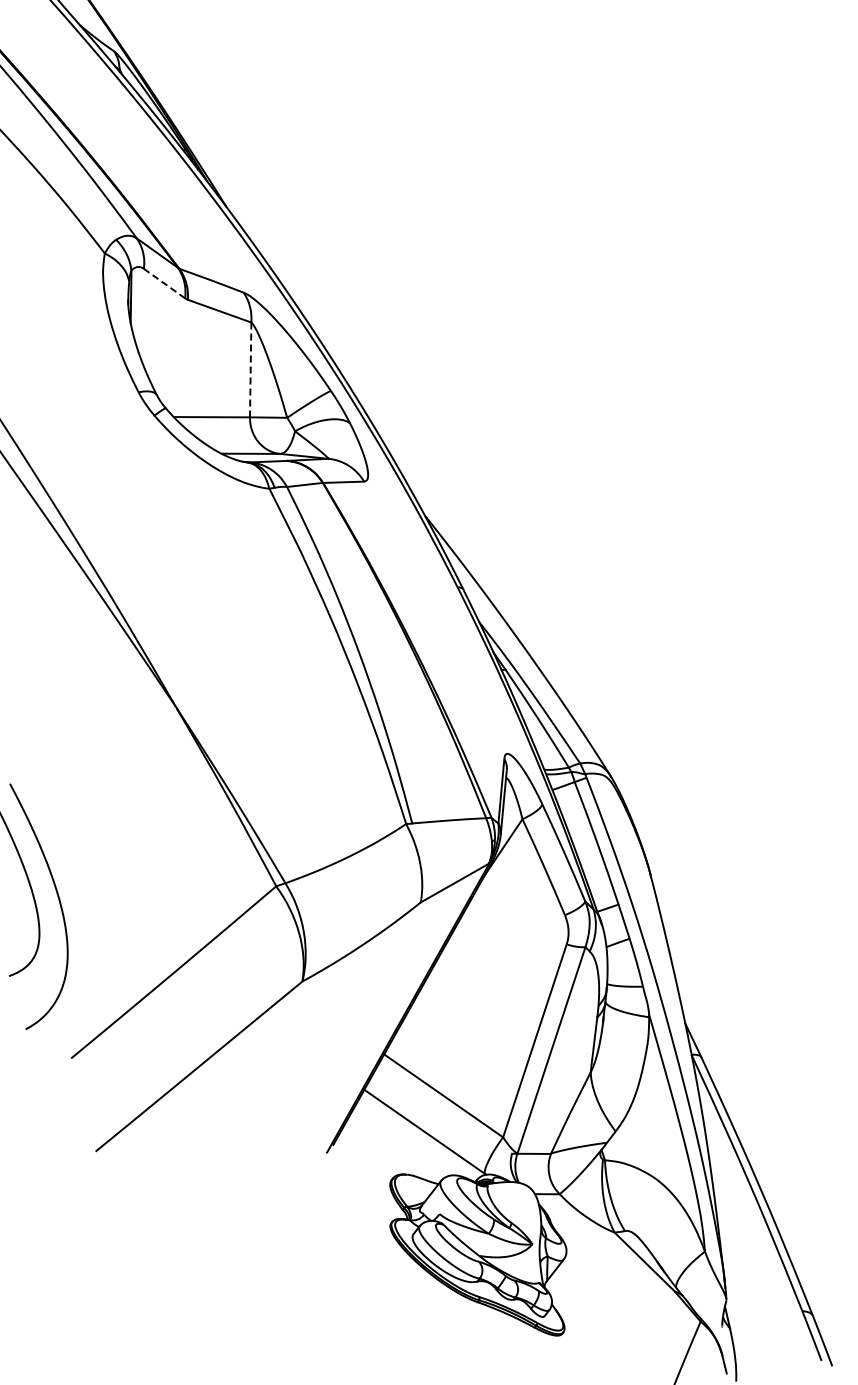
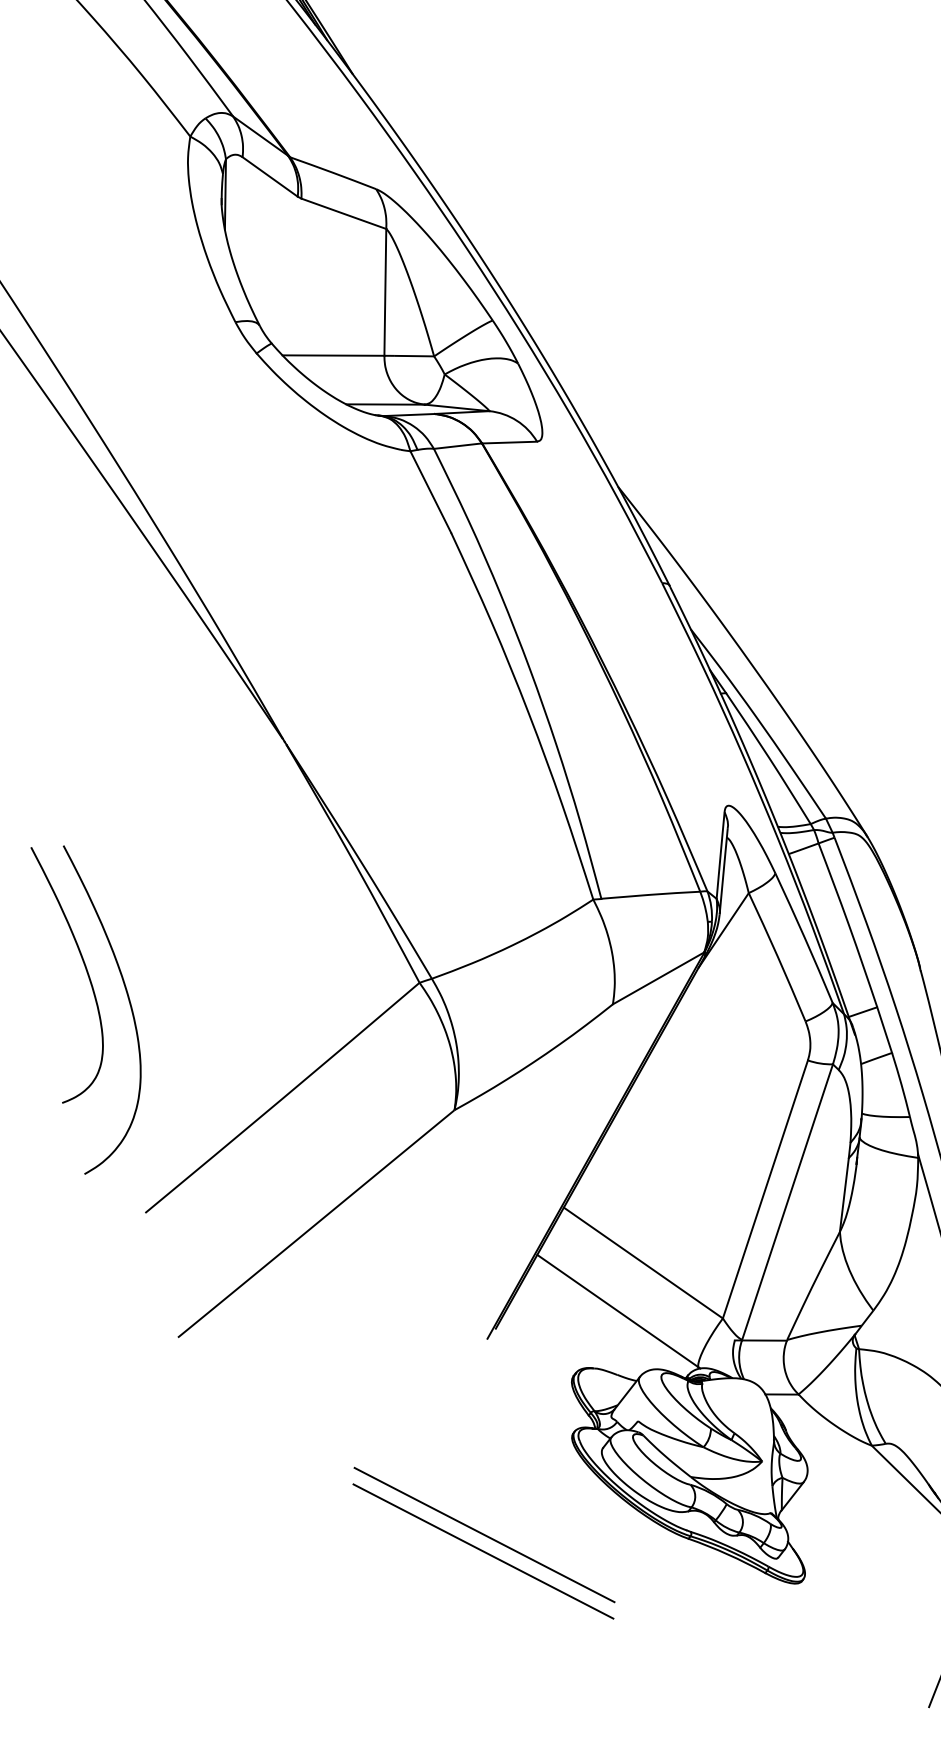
line: (164, 283) -> (270, 176), dashed -> solid
line: (250, 370) -> (385, 293), dashed -> solid
line: (324, 1299) -> (484, 1535), added
line: (323, 1311) -> (482, 1551), added

